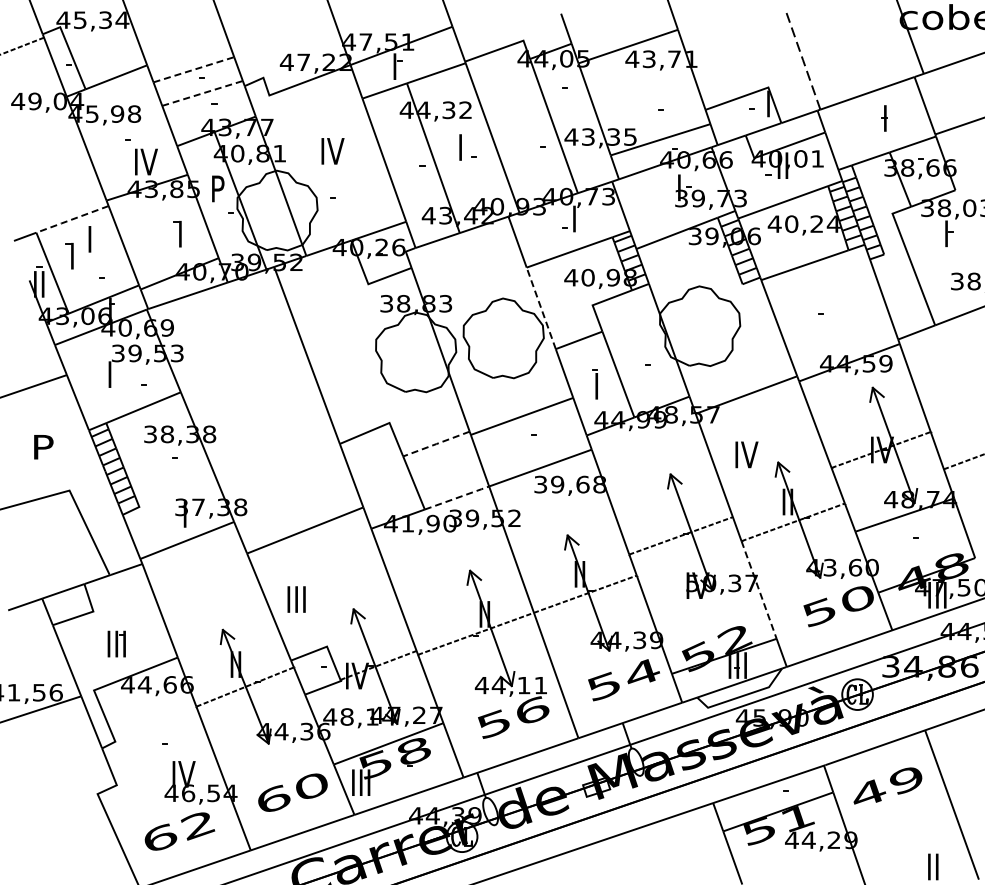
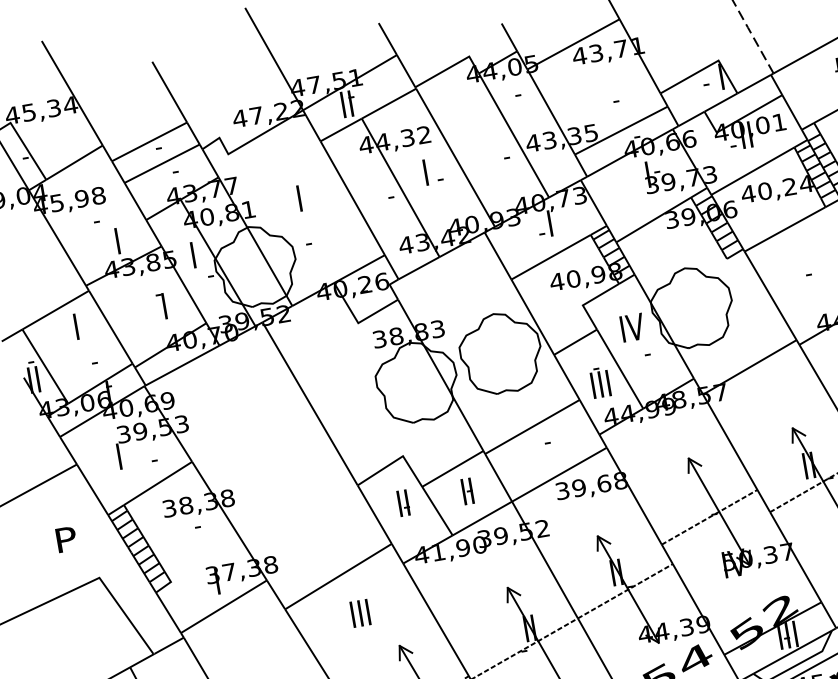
text: (394, 66) -> (346, 104), I -> II
line: (193, 69) -> (149, 141), dashed -> solid
line: (202, 93) -> (162, 163), dashed -> solid
text: (332, 151) -> (300, 198), IV -> I
text: (146, 161) -> (118, 240), IV -> I
text: (218, 188) -> (194, 254), P -> I
line: (71, 219) -> (54, 310), dashed -> solid
part: (69, 256) -> (59, 347), removed
line: (541, 308) -> (533, 317), dashed -> solid
text: (596, 386) -> (600, 384), I -> III
line: (436, 444) -> (452, 469), dashed -> solid
text: (746, 454) -> (632, 327), moved
part: (447, 468) -> (467, 491), added
part: (381, 469) -> (403, 503), added
line: (458, 497) -> (483, 517), dashed -> solid
line: (759, 590) -> (796, 557), dashed -> solid
text: (296, 599) -> (360, 613), moved

